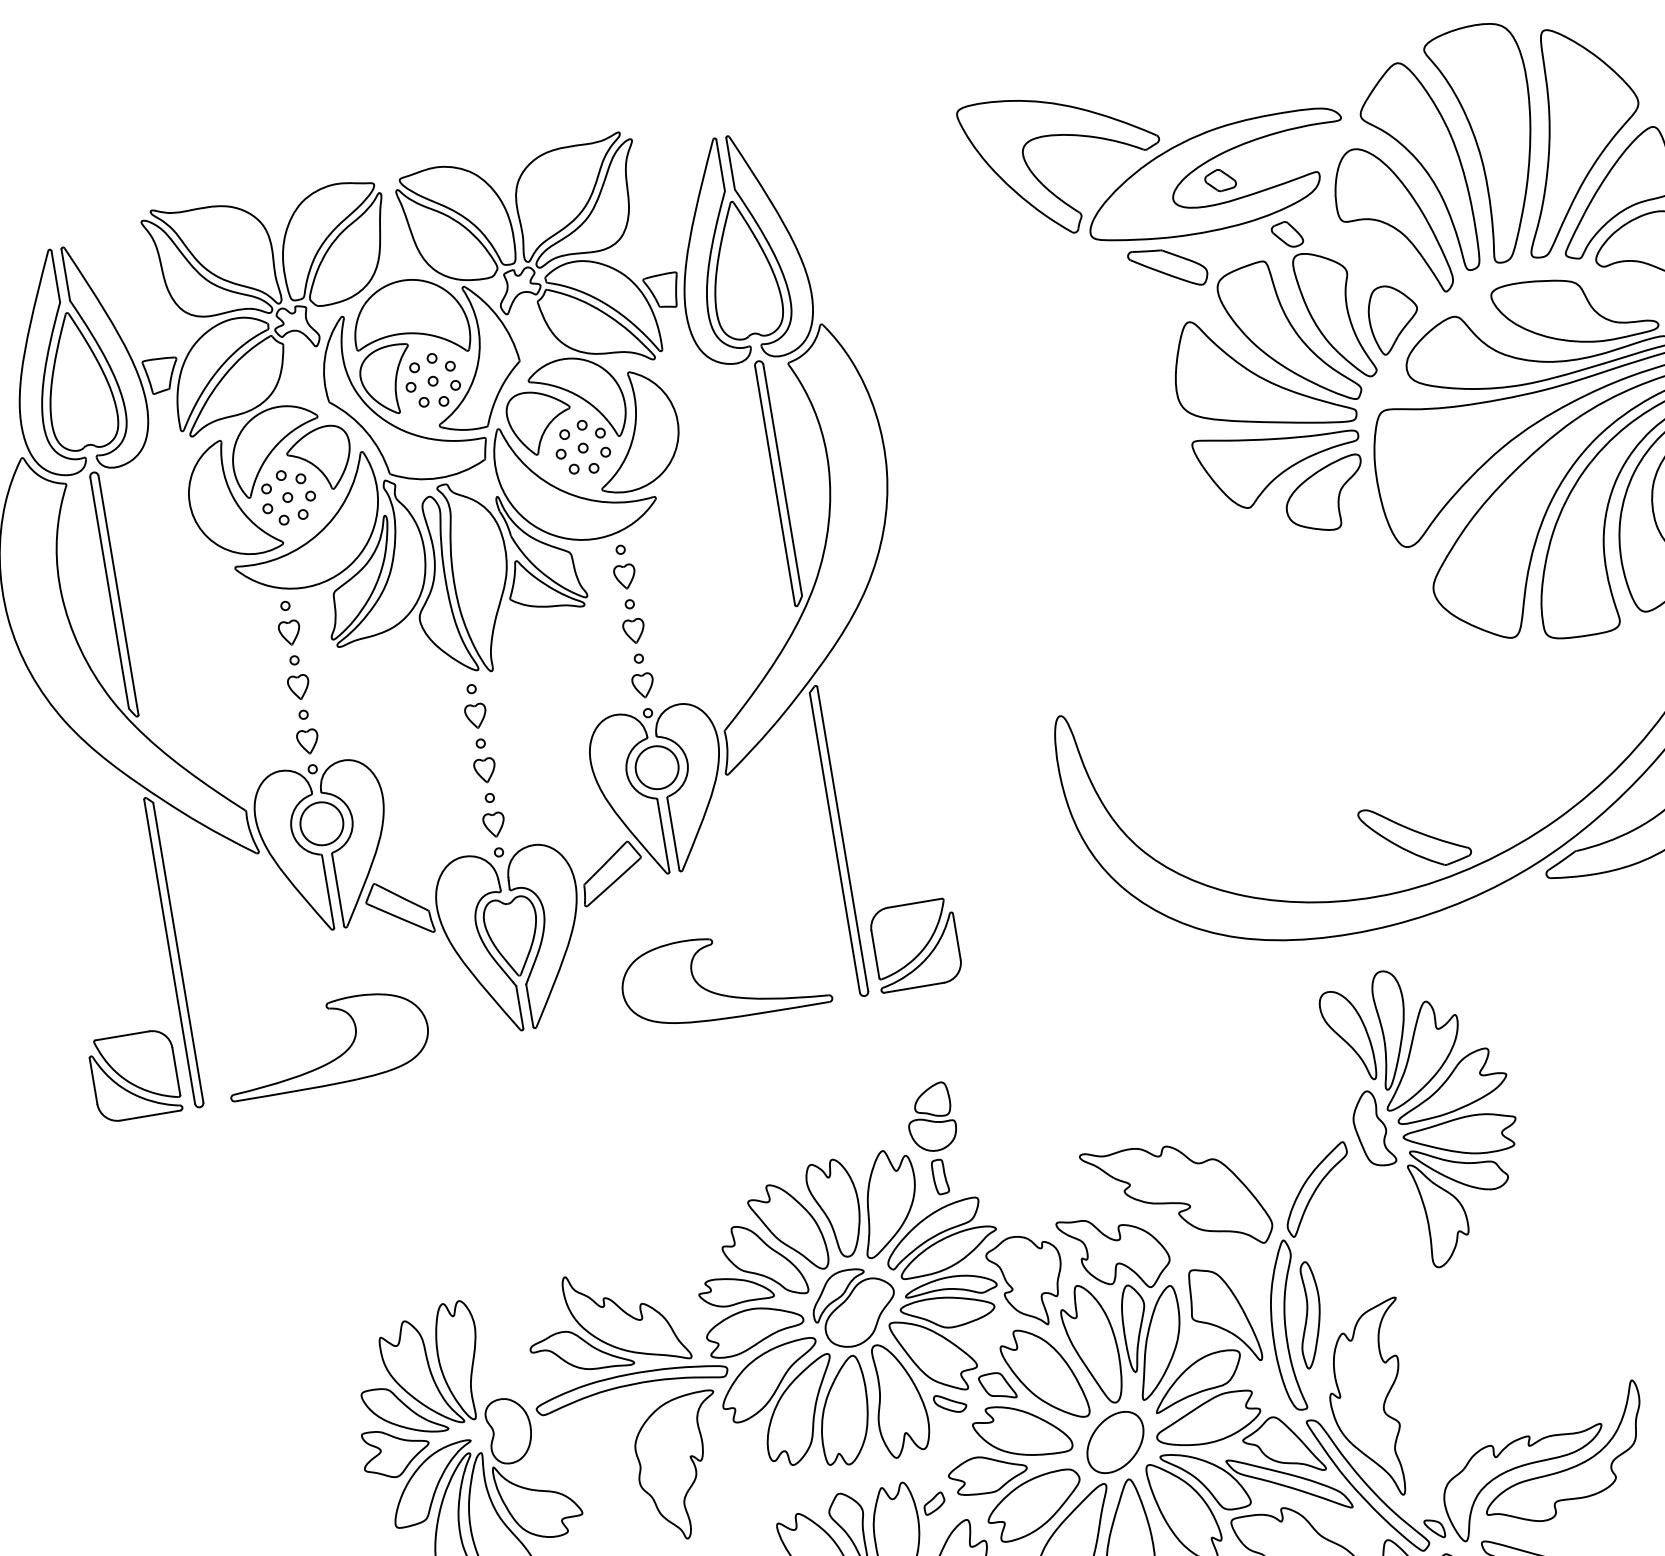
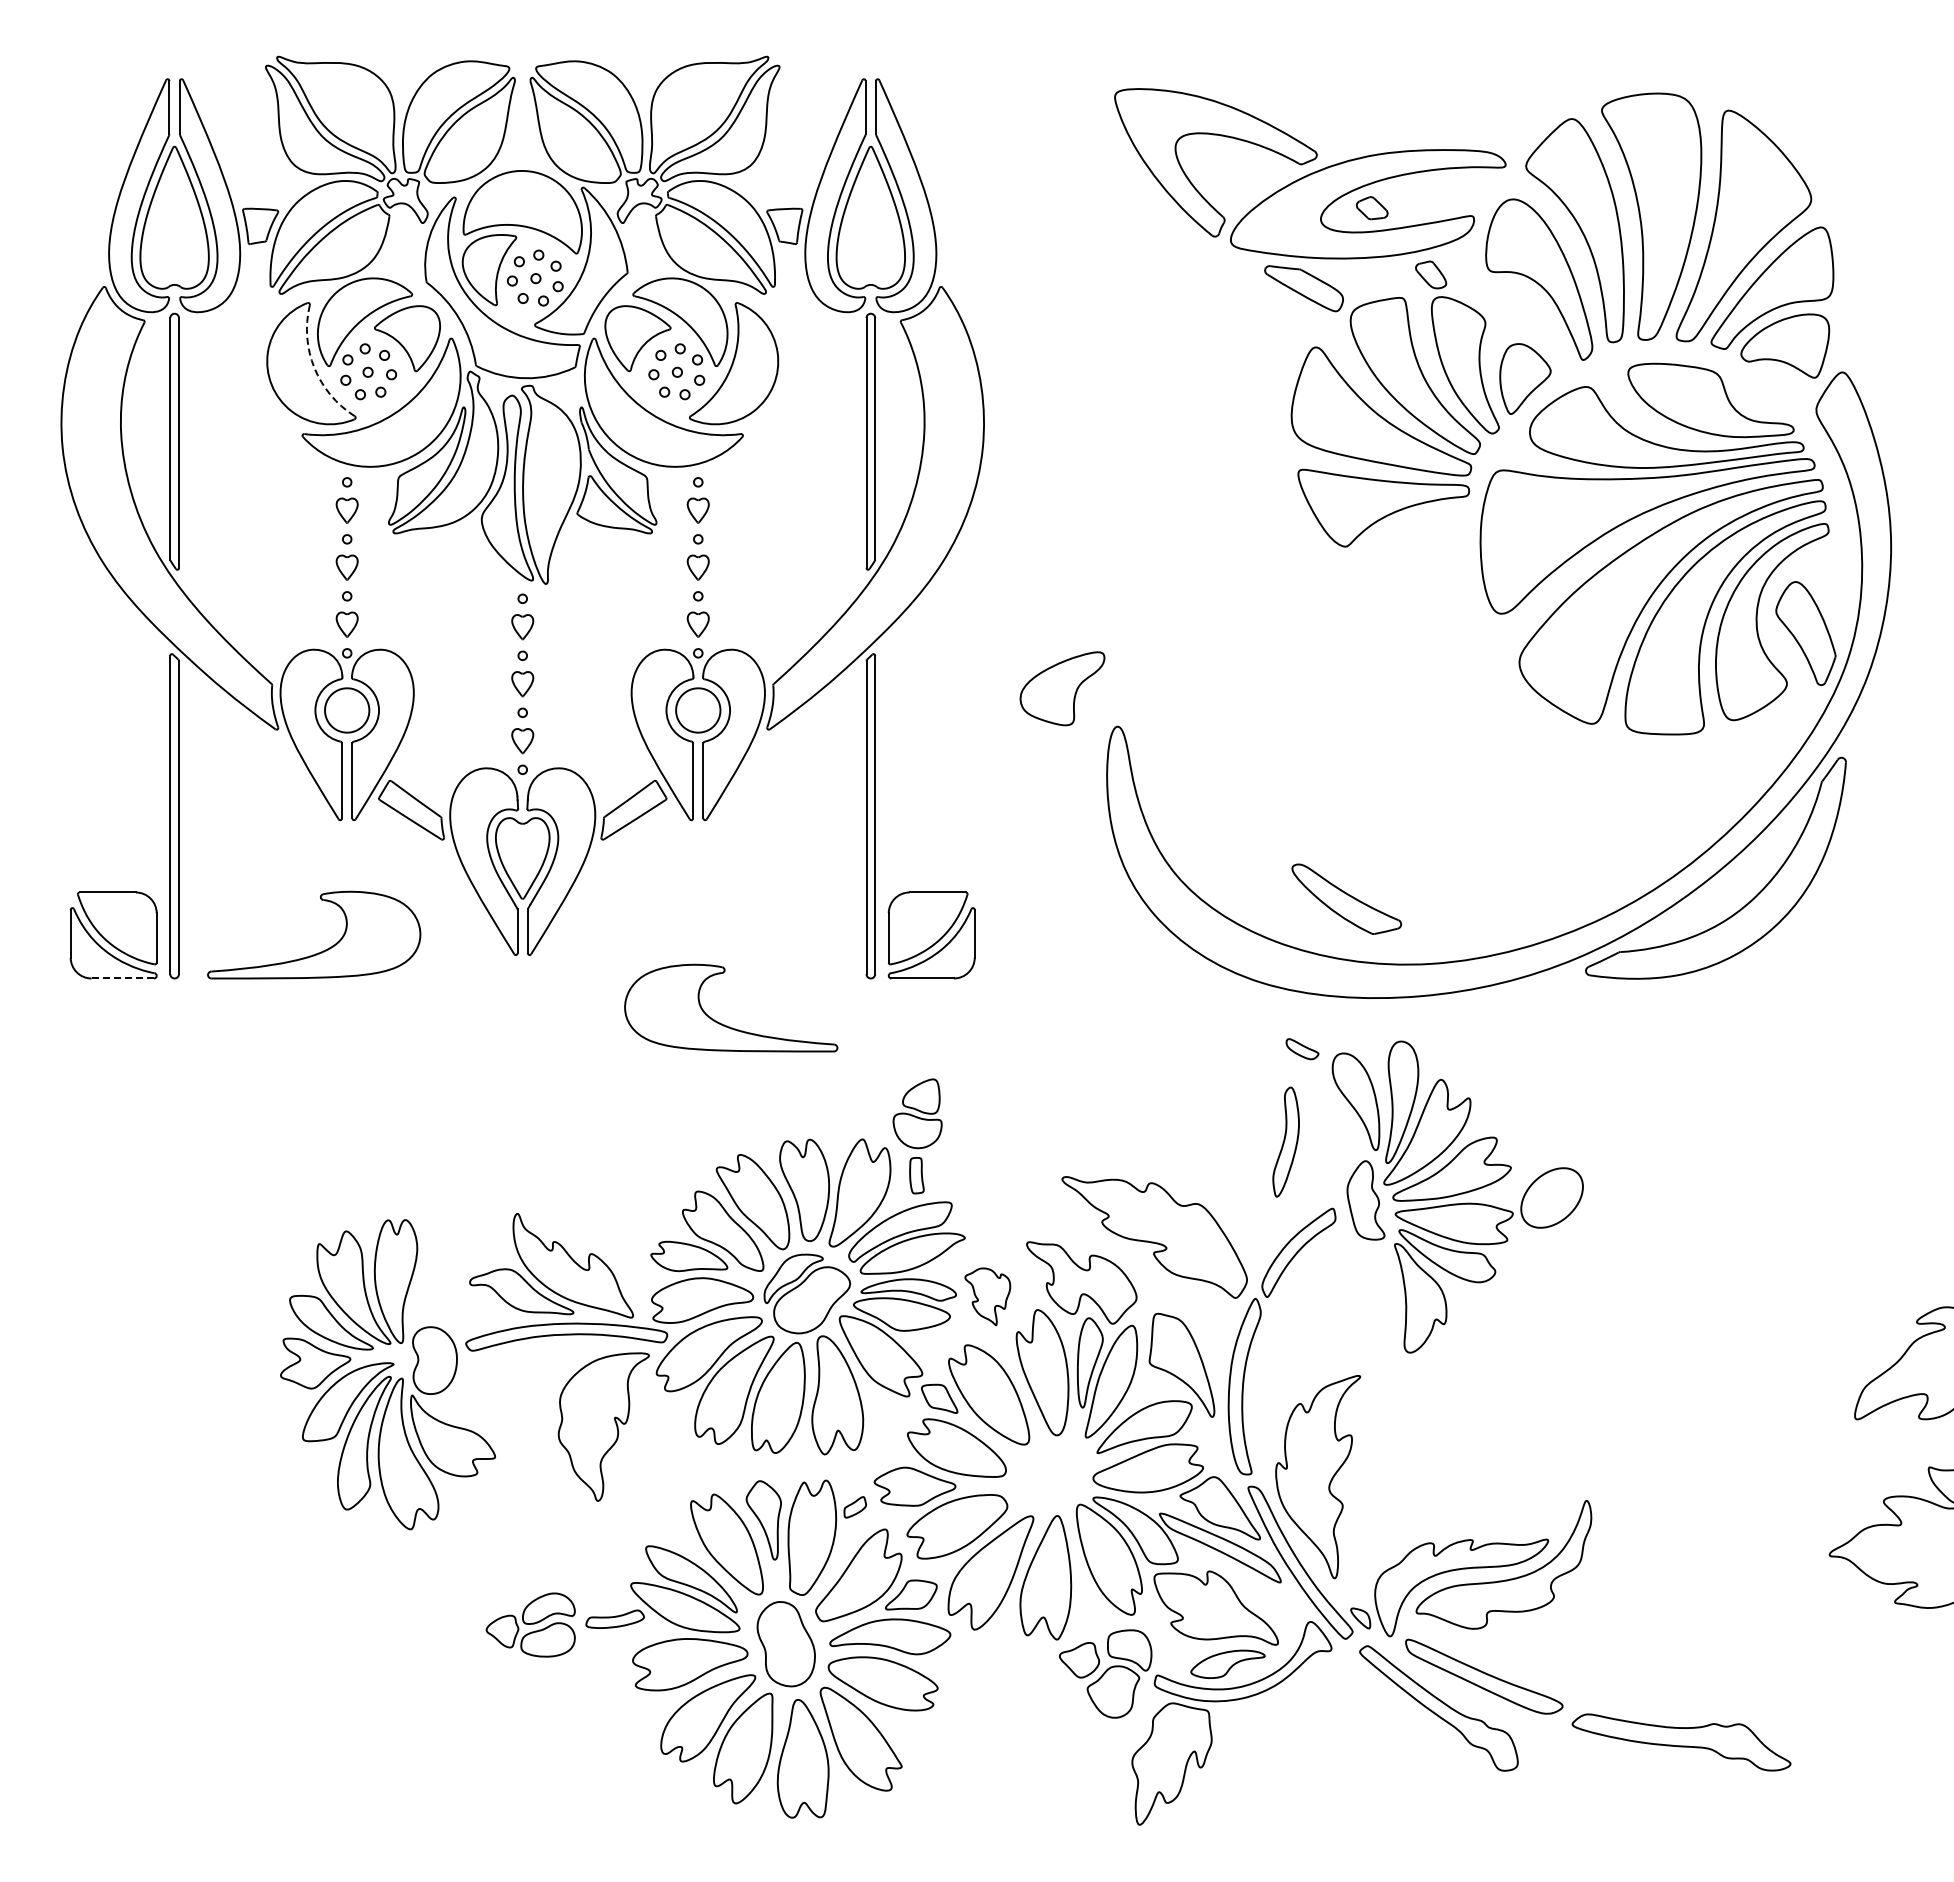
part: (1325, 494) -> (1062, 688), moved
arc: (235, 501) -> (314, 367), solid -> dashed
part: (1414, 835) -> (1346, 898), moved
part: (718, 993) -> (722, 1023), moved
line: (151, 1115) -> (123, 978), solid -> dashed
part: (1026, 1281) -> (987, 1296), size x0.6
part: (1308, 1314) -> (1285, 1141), moved
part: (950, 1403) -> (1302, 1049), moved
part: (1114, 1442) -> (1551, 1197), moved

